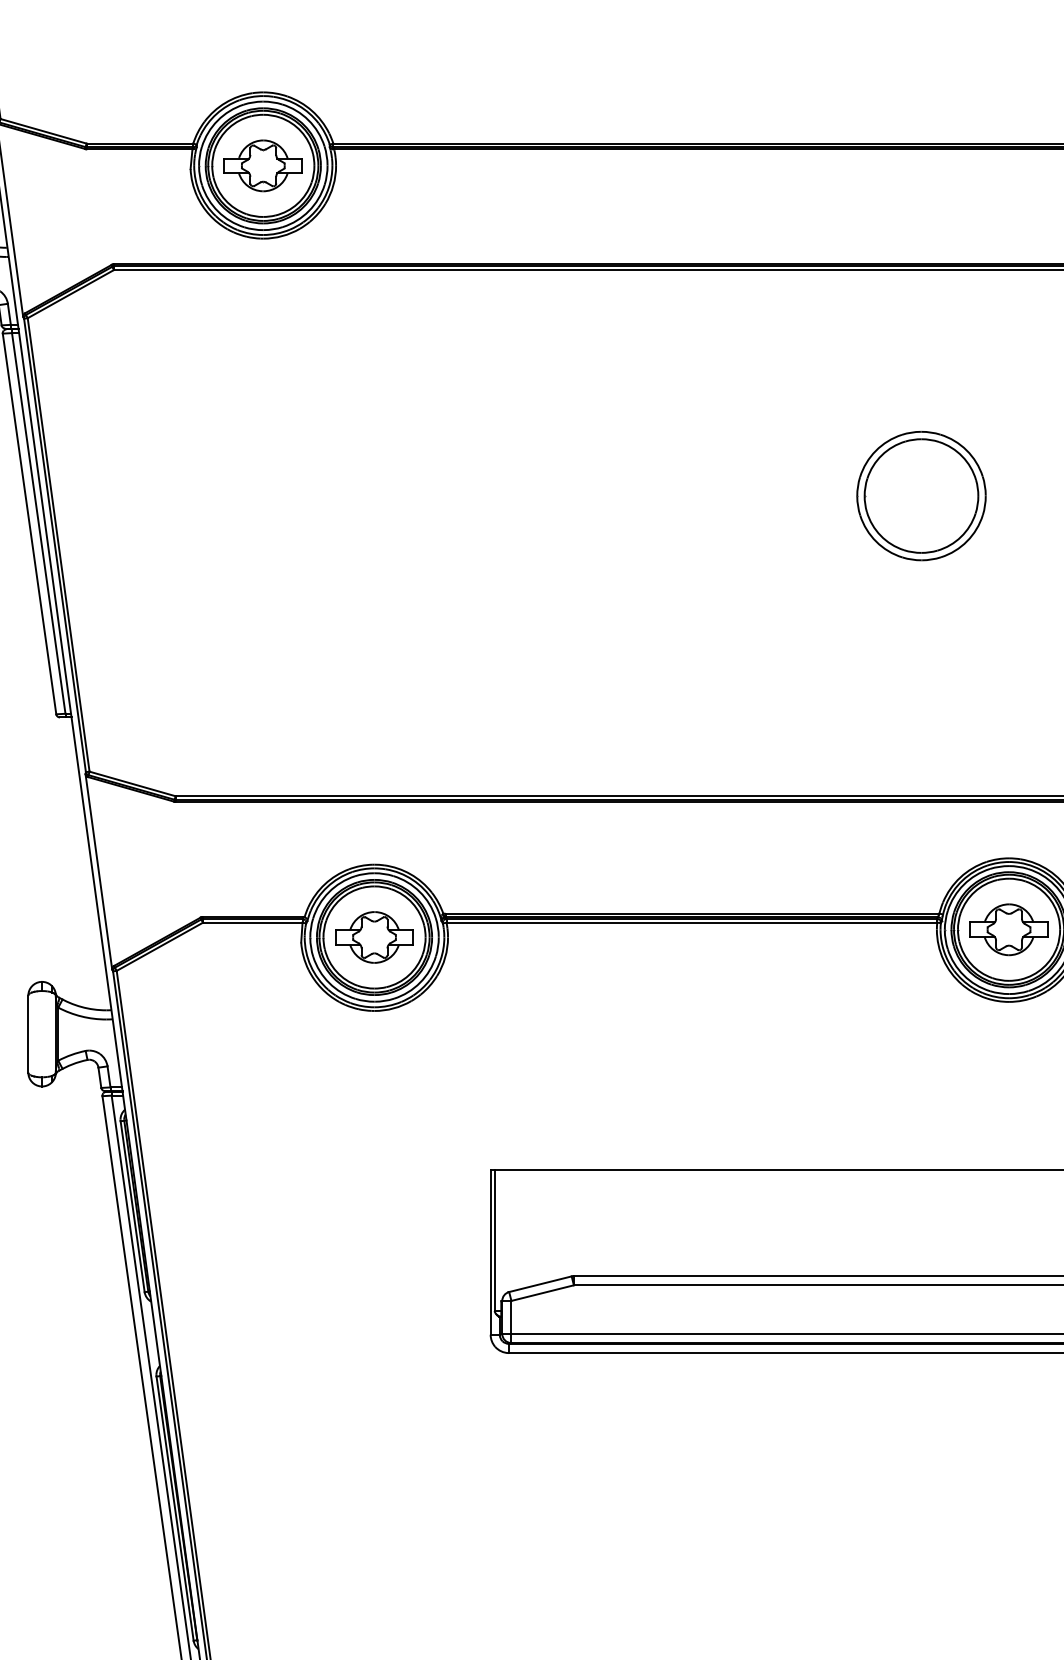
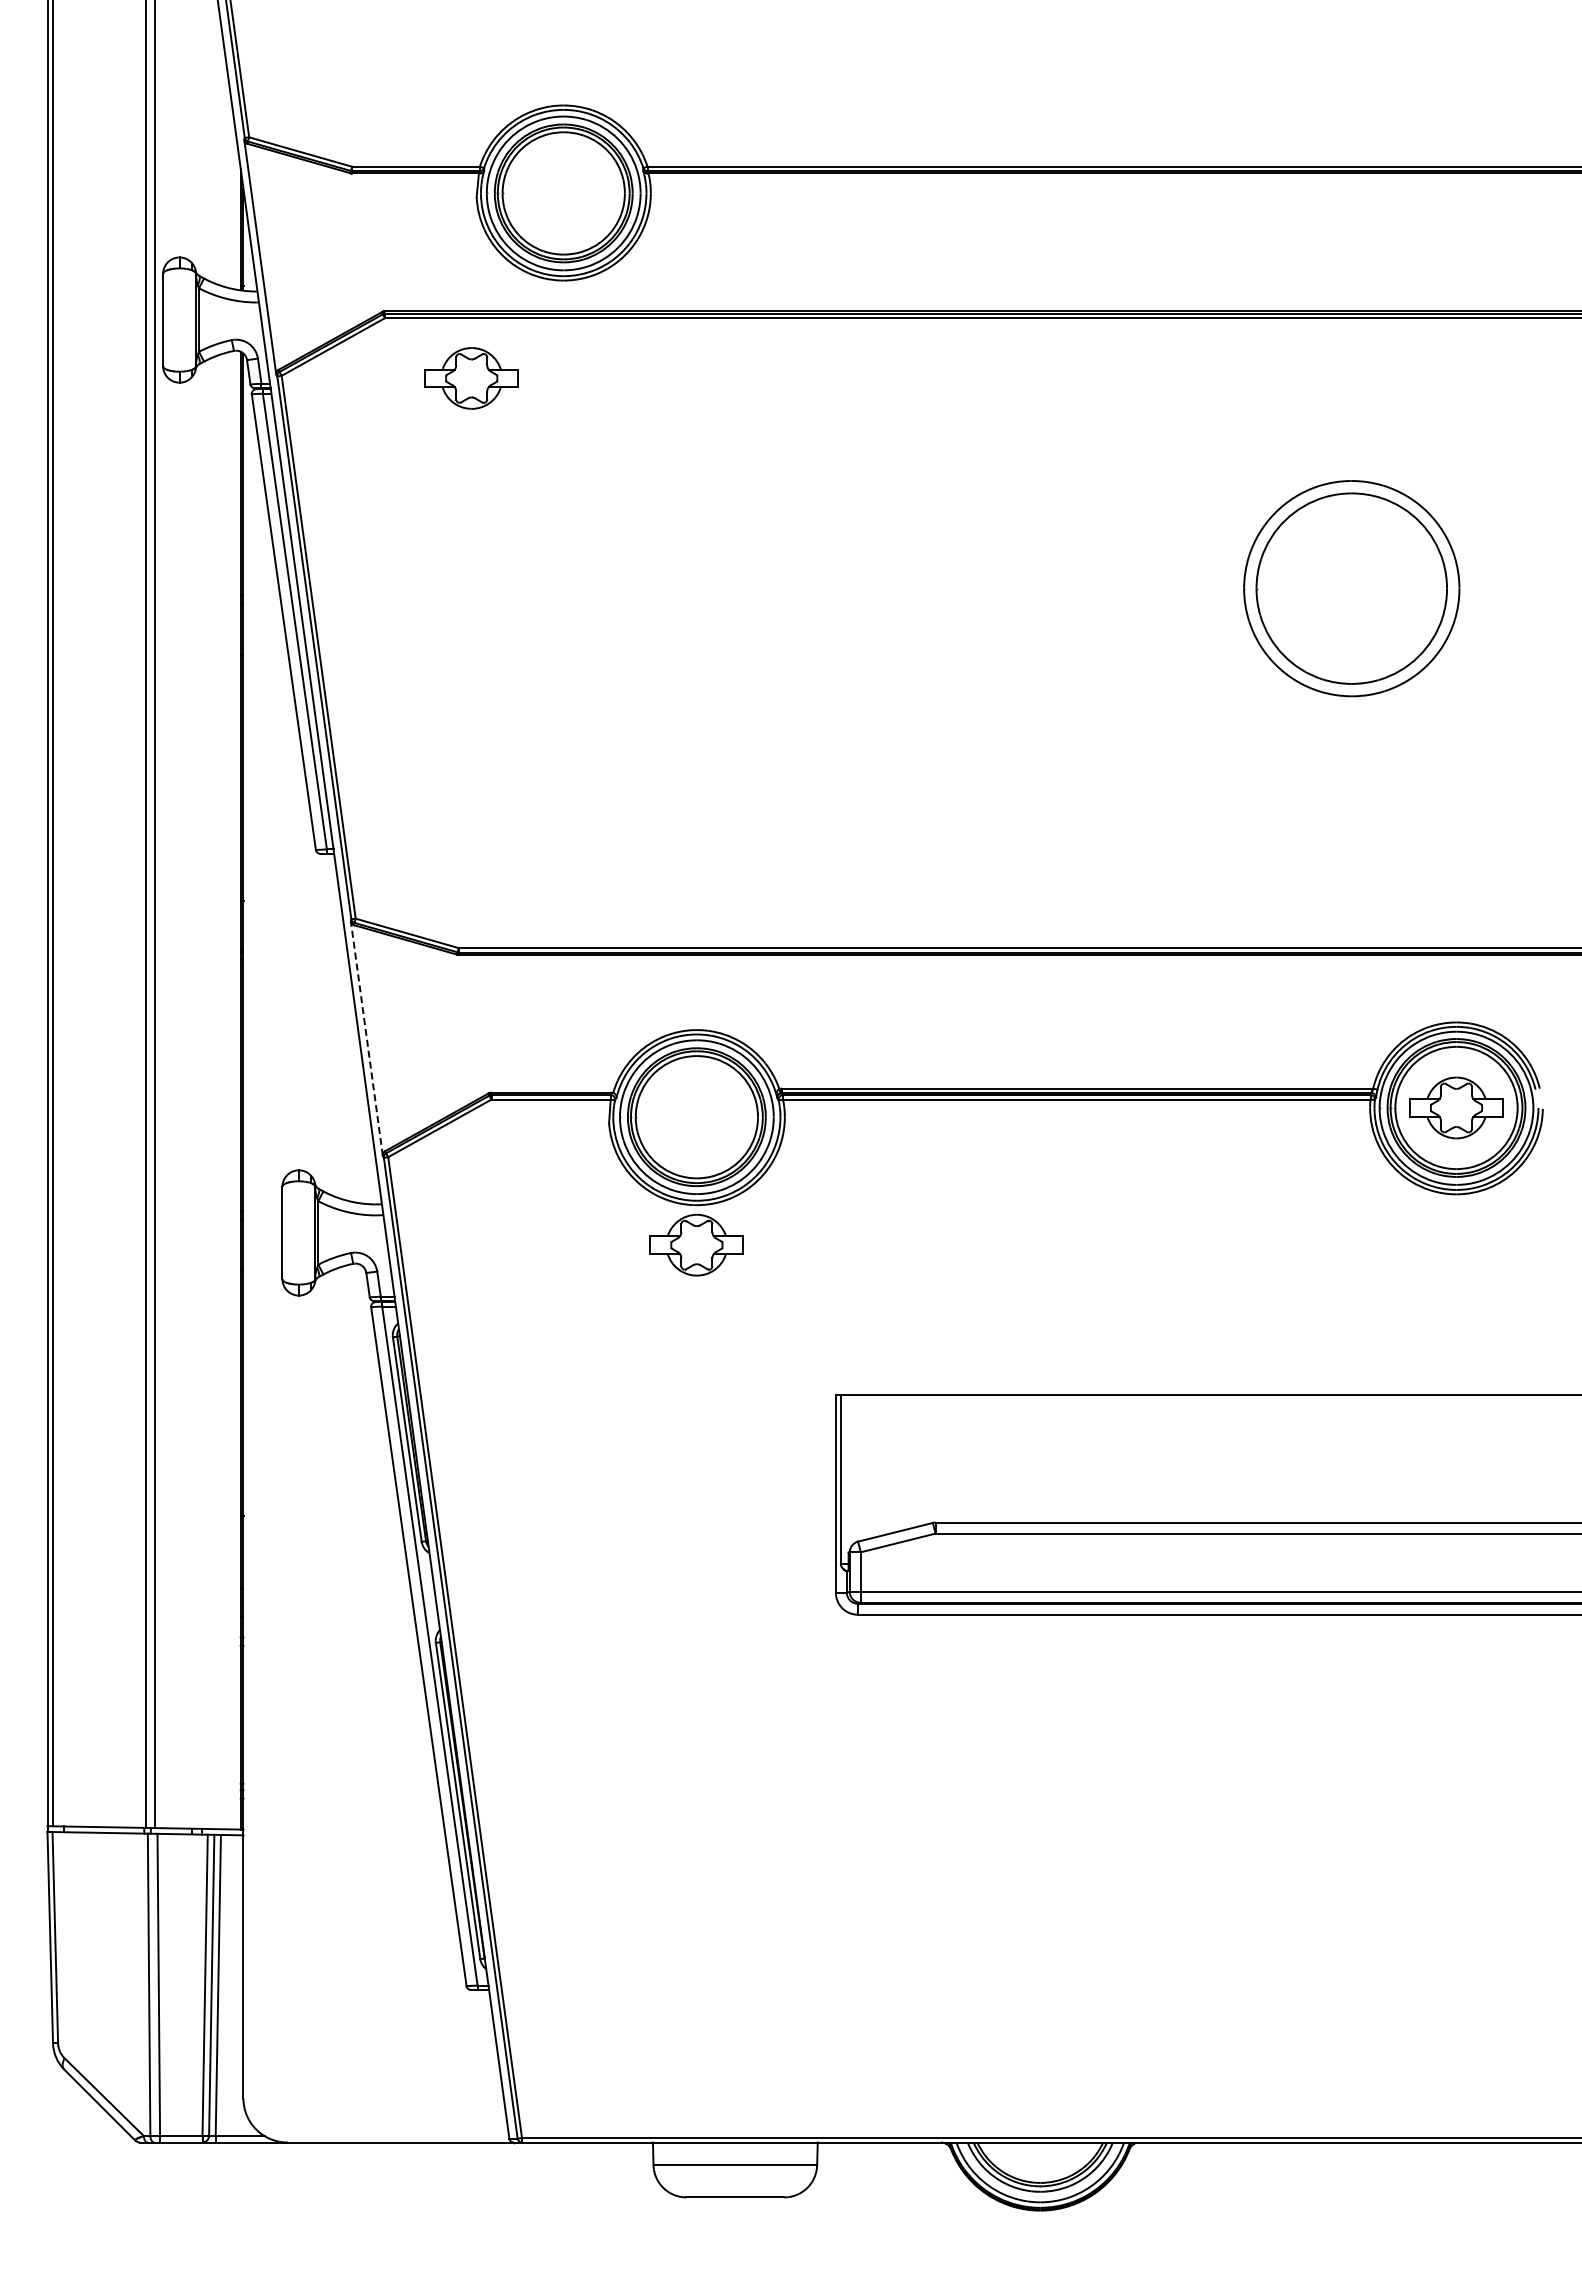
part: (263, 165) -> (471, 378), moved
part: (921, 495) -> (1351, 588), size x1.4
line: (98, 871) -> (366, 1038), solid -> dashed
part: (374, 936) -> (696, 1244), moved

